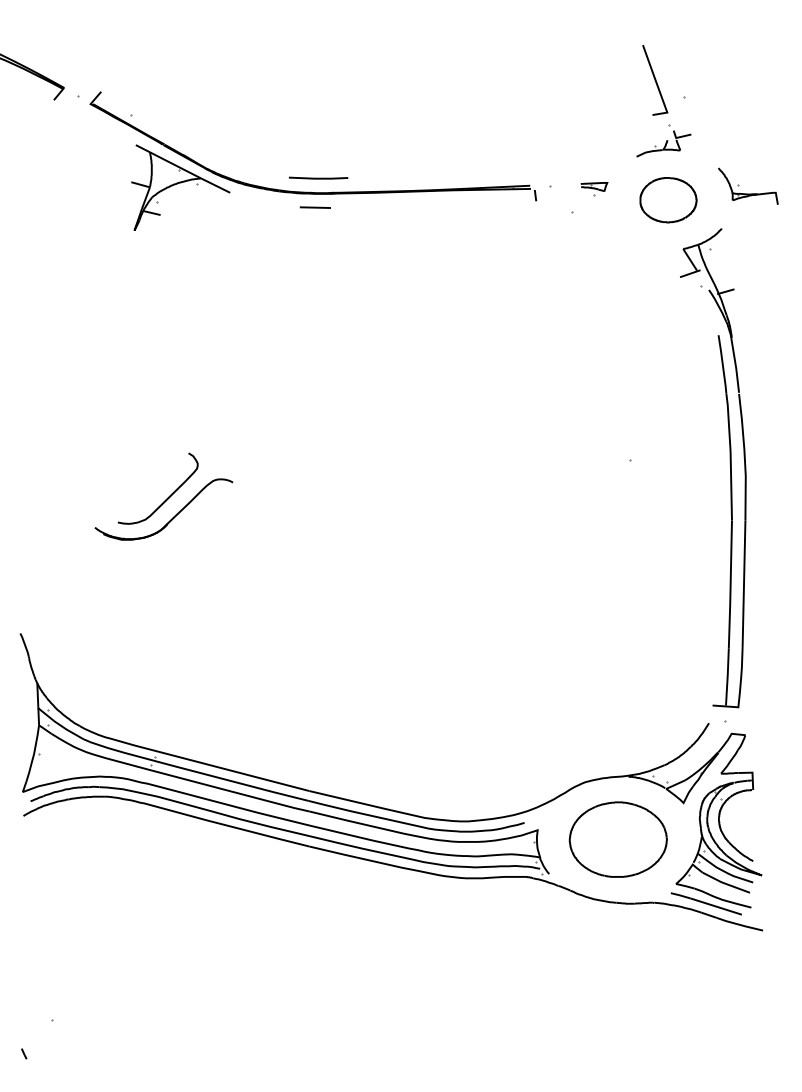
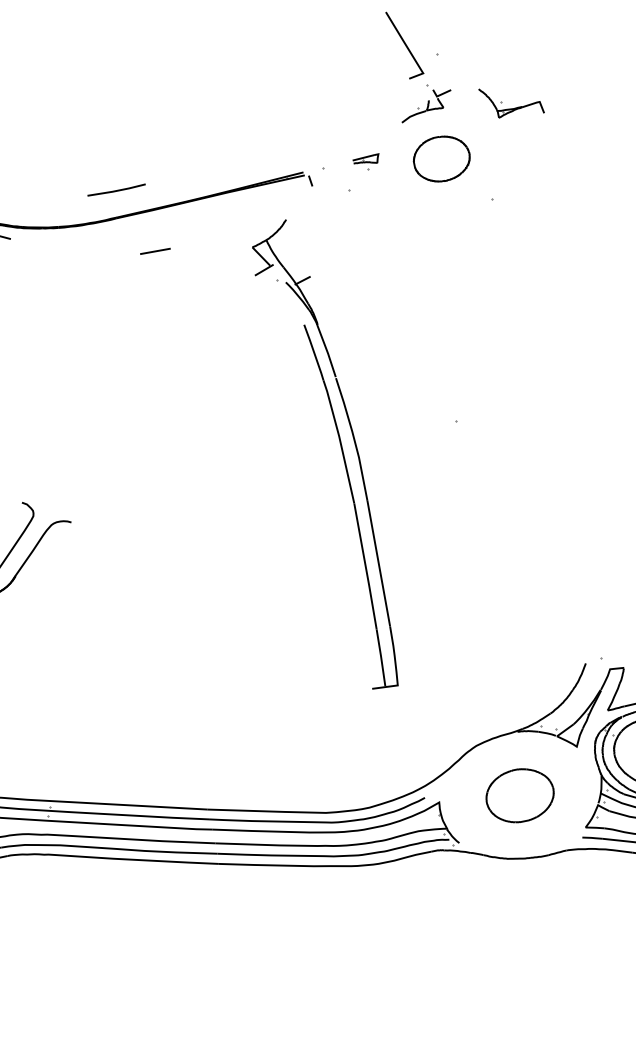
line: (318, 177) -> (116, 189), moved
part: (748, 193) -> (513, 108), moved
line: (314, 207) -> (154, 251), moved
part: (729, 463) -> (340, 448), moved
part: (617, 839) -> (519, 795), size x0.7

